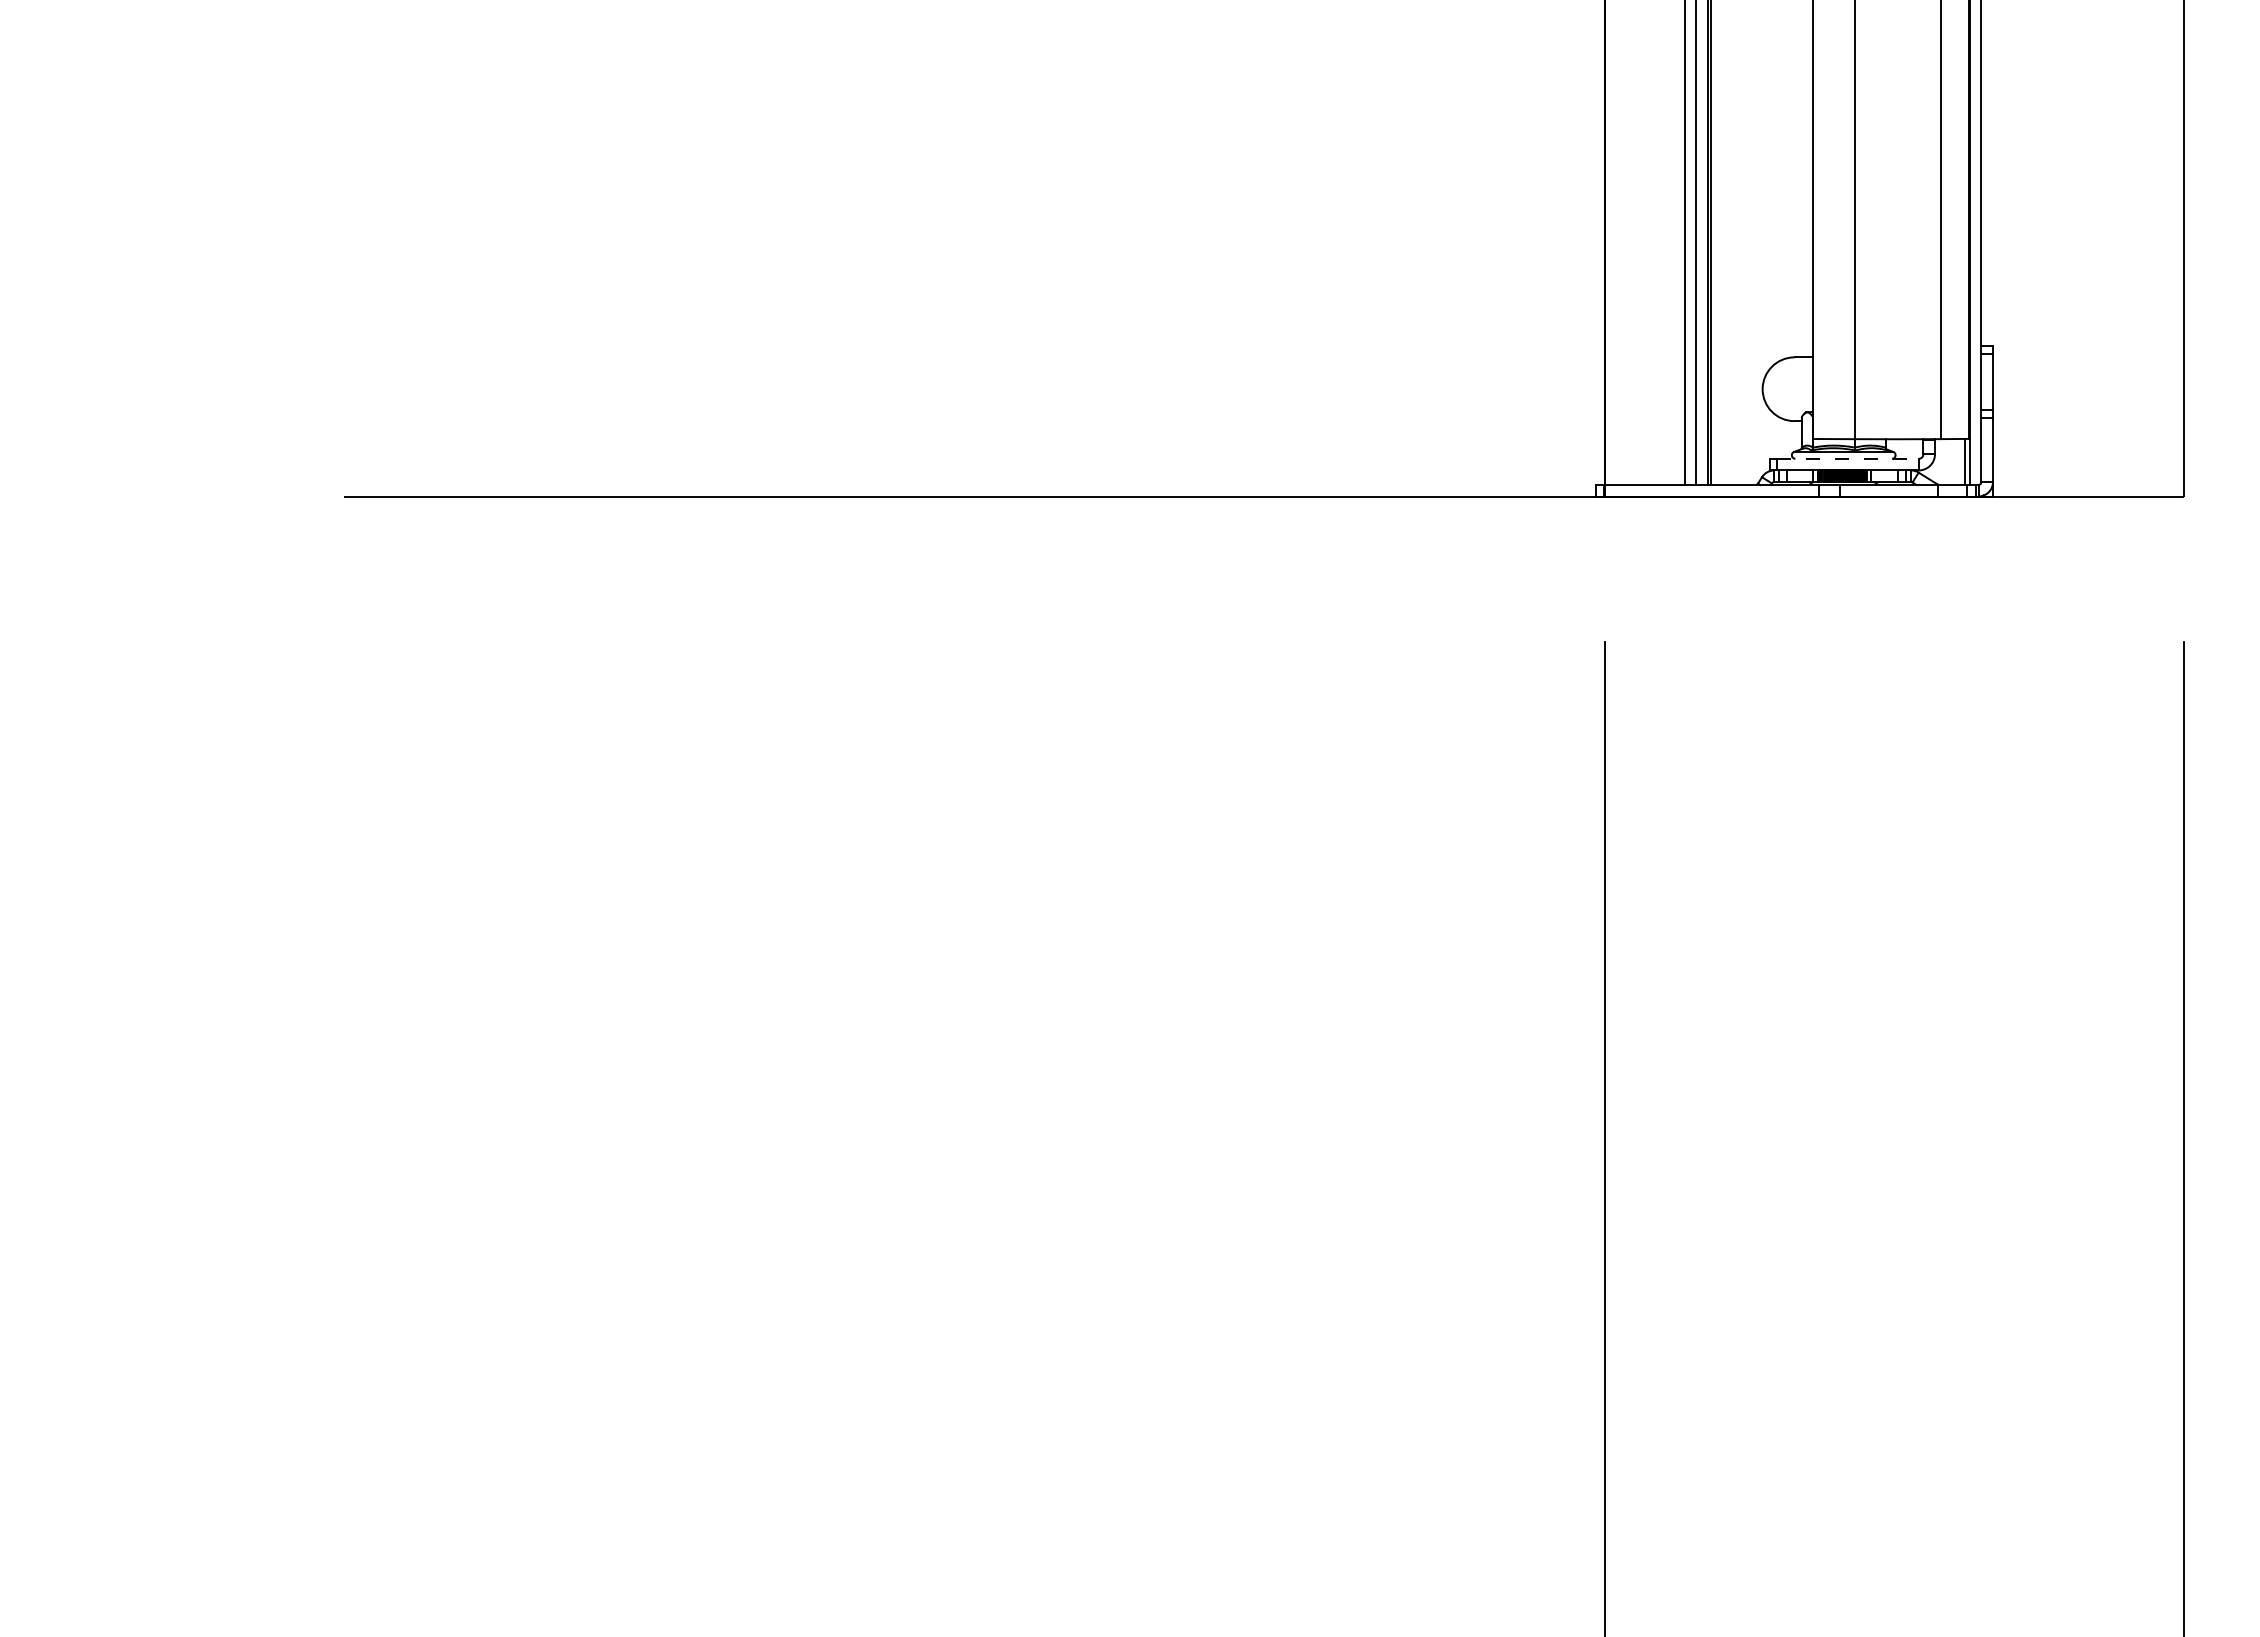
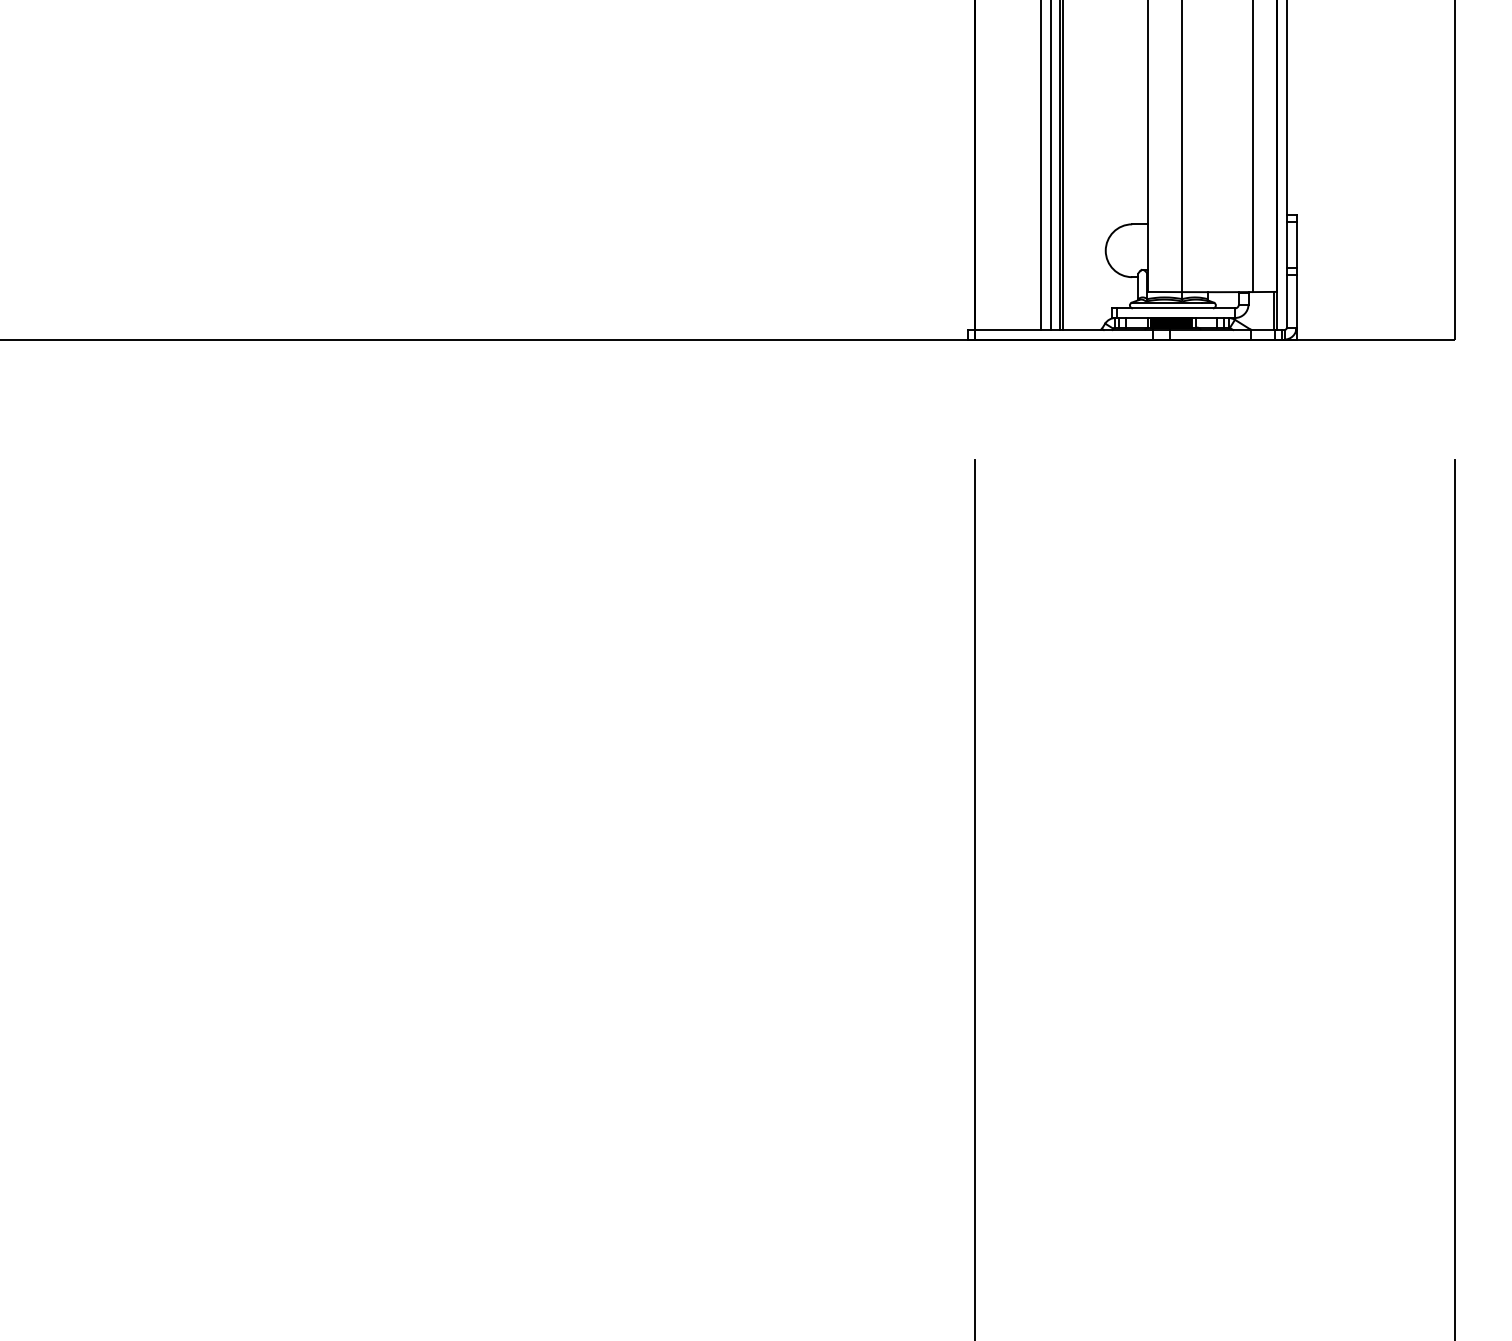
line: (1848, 458) -> (1176, 308), dashed -> solid

